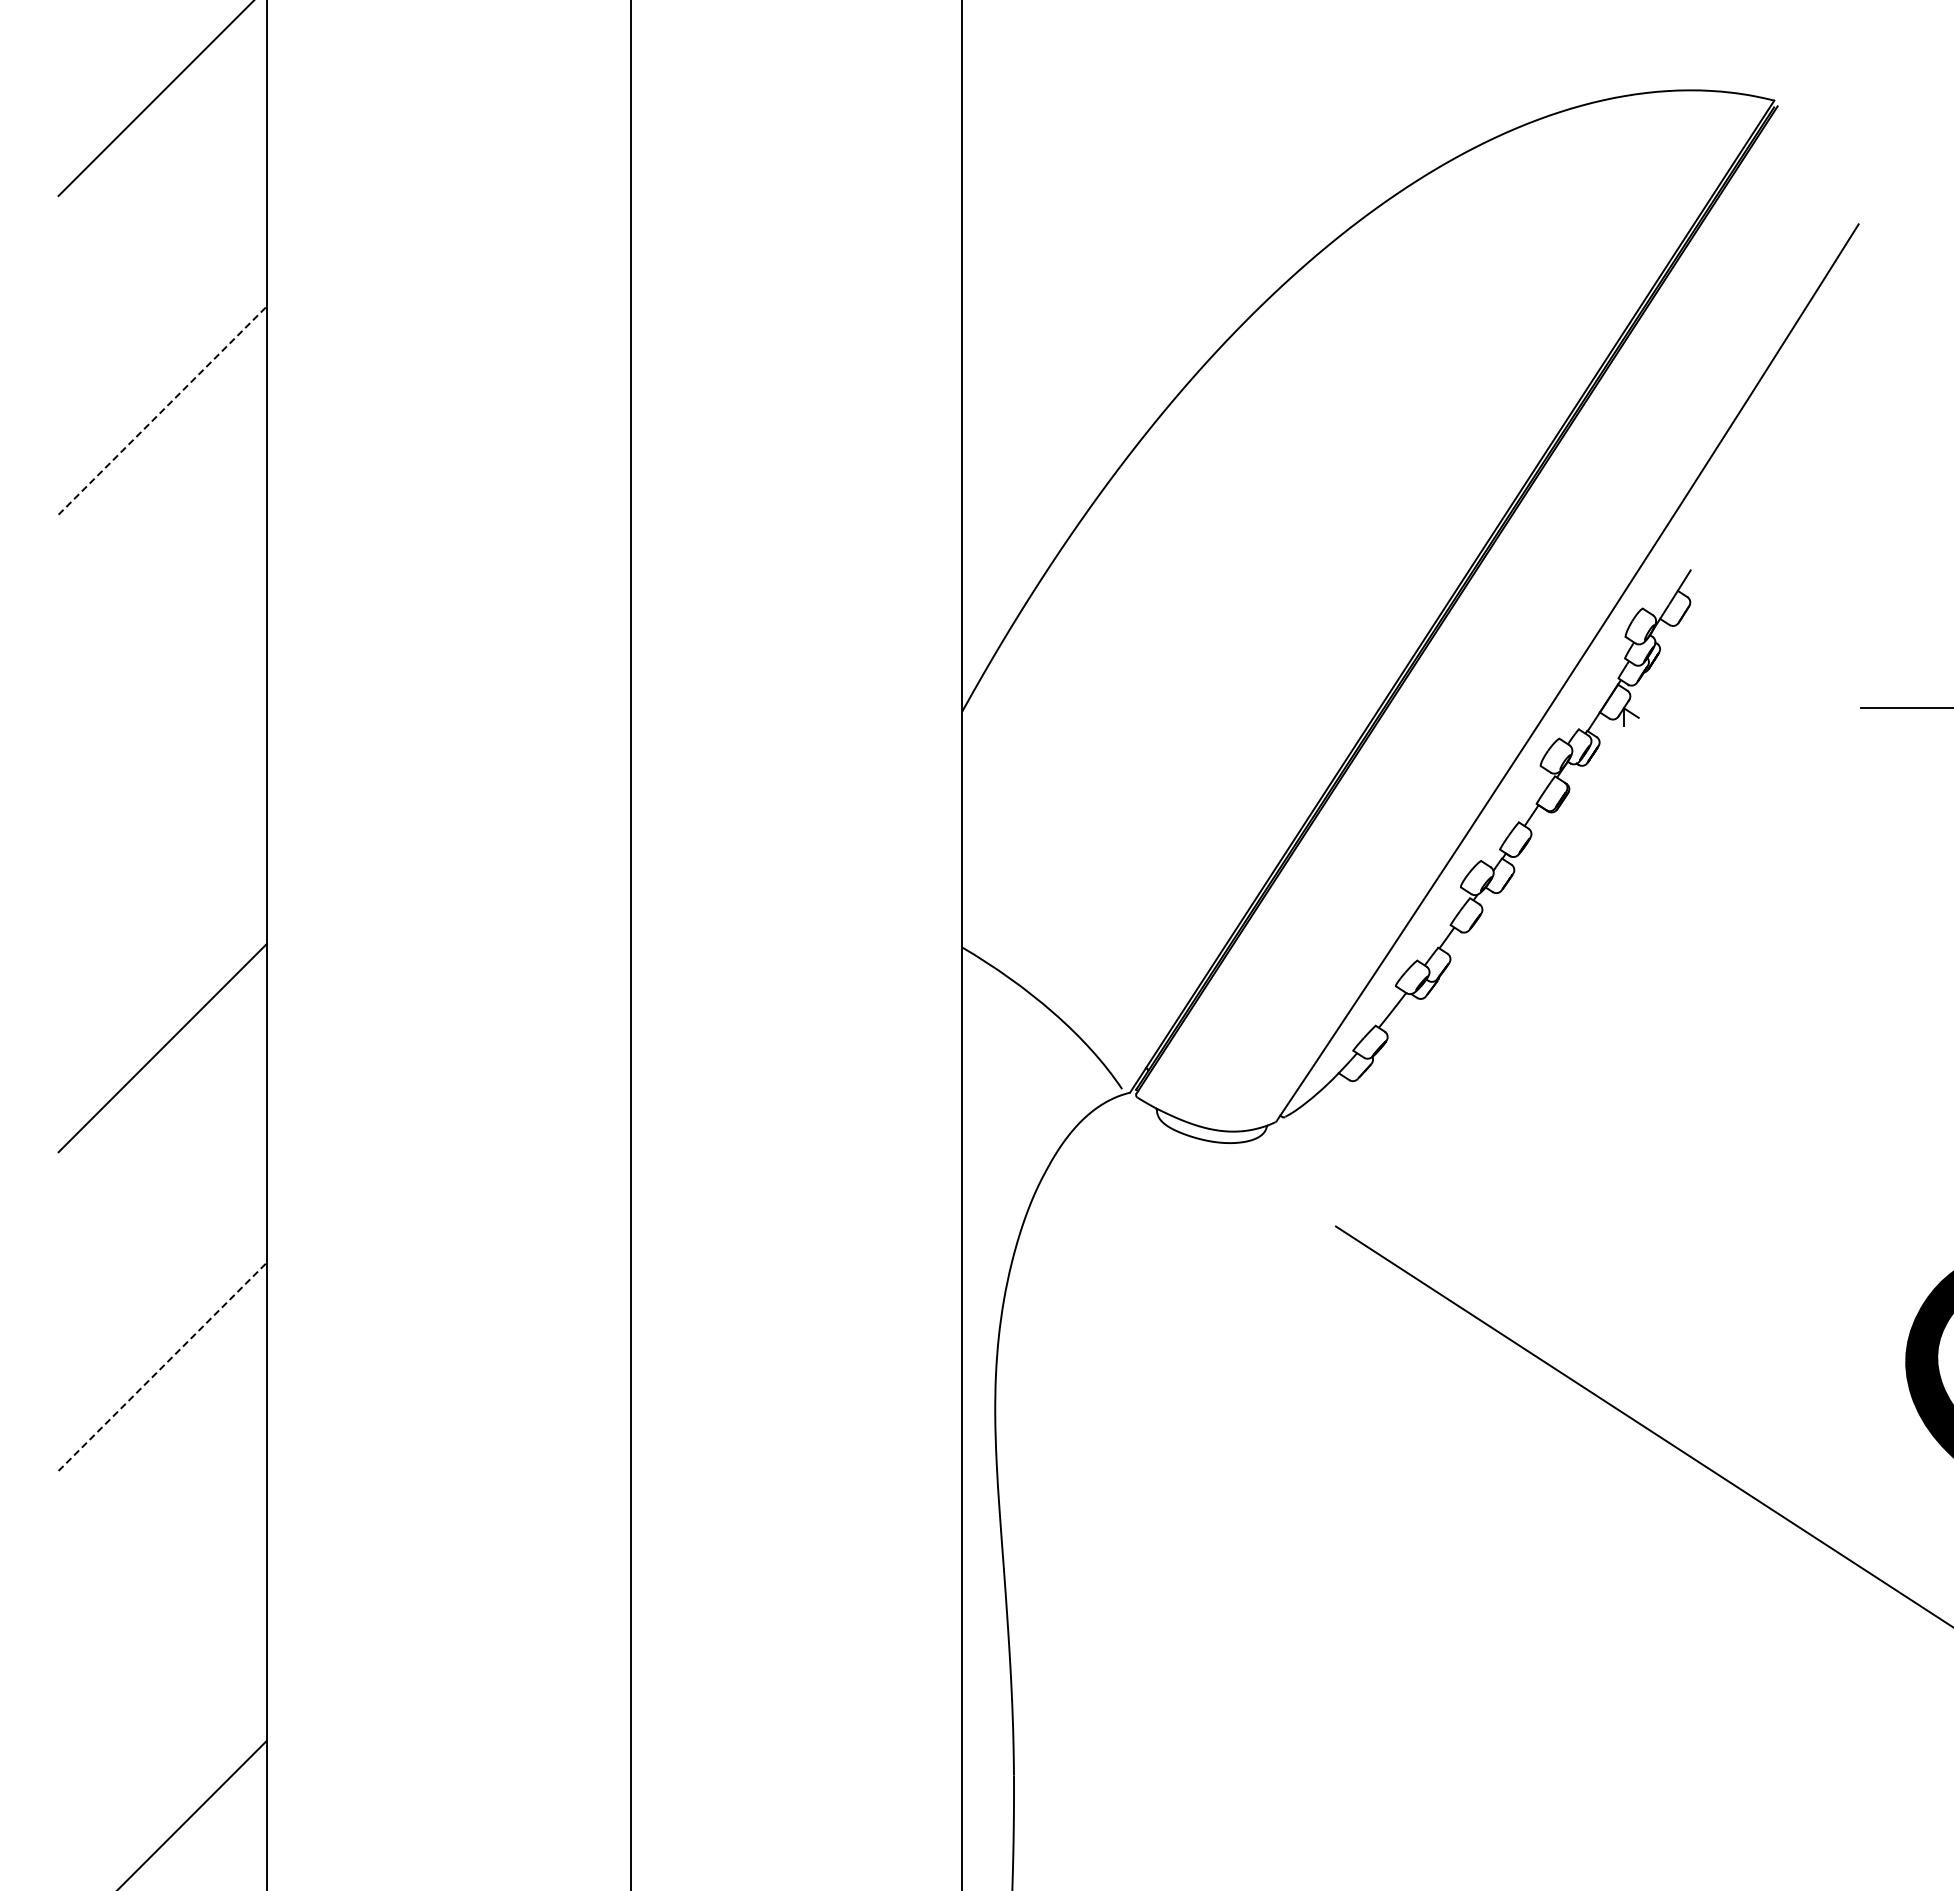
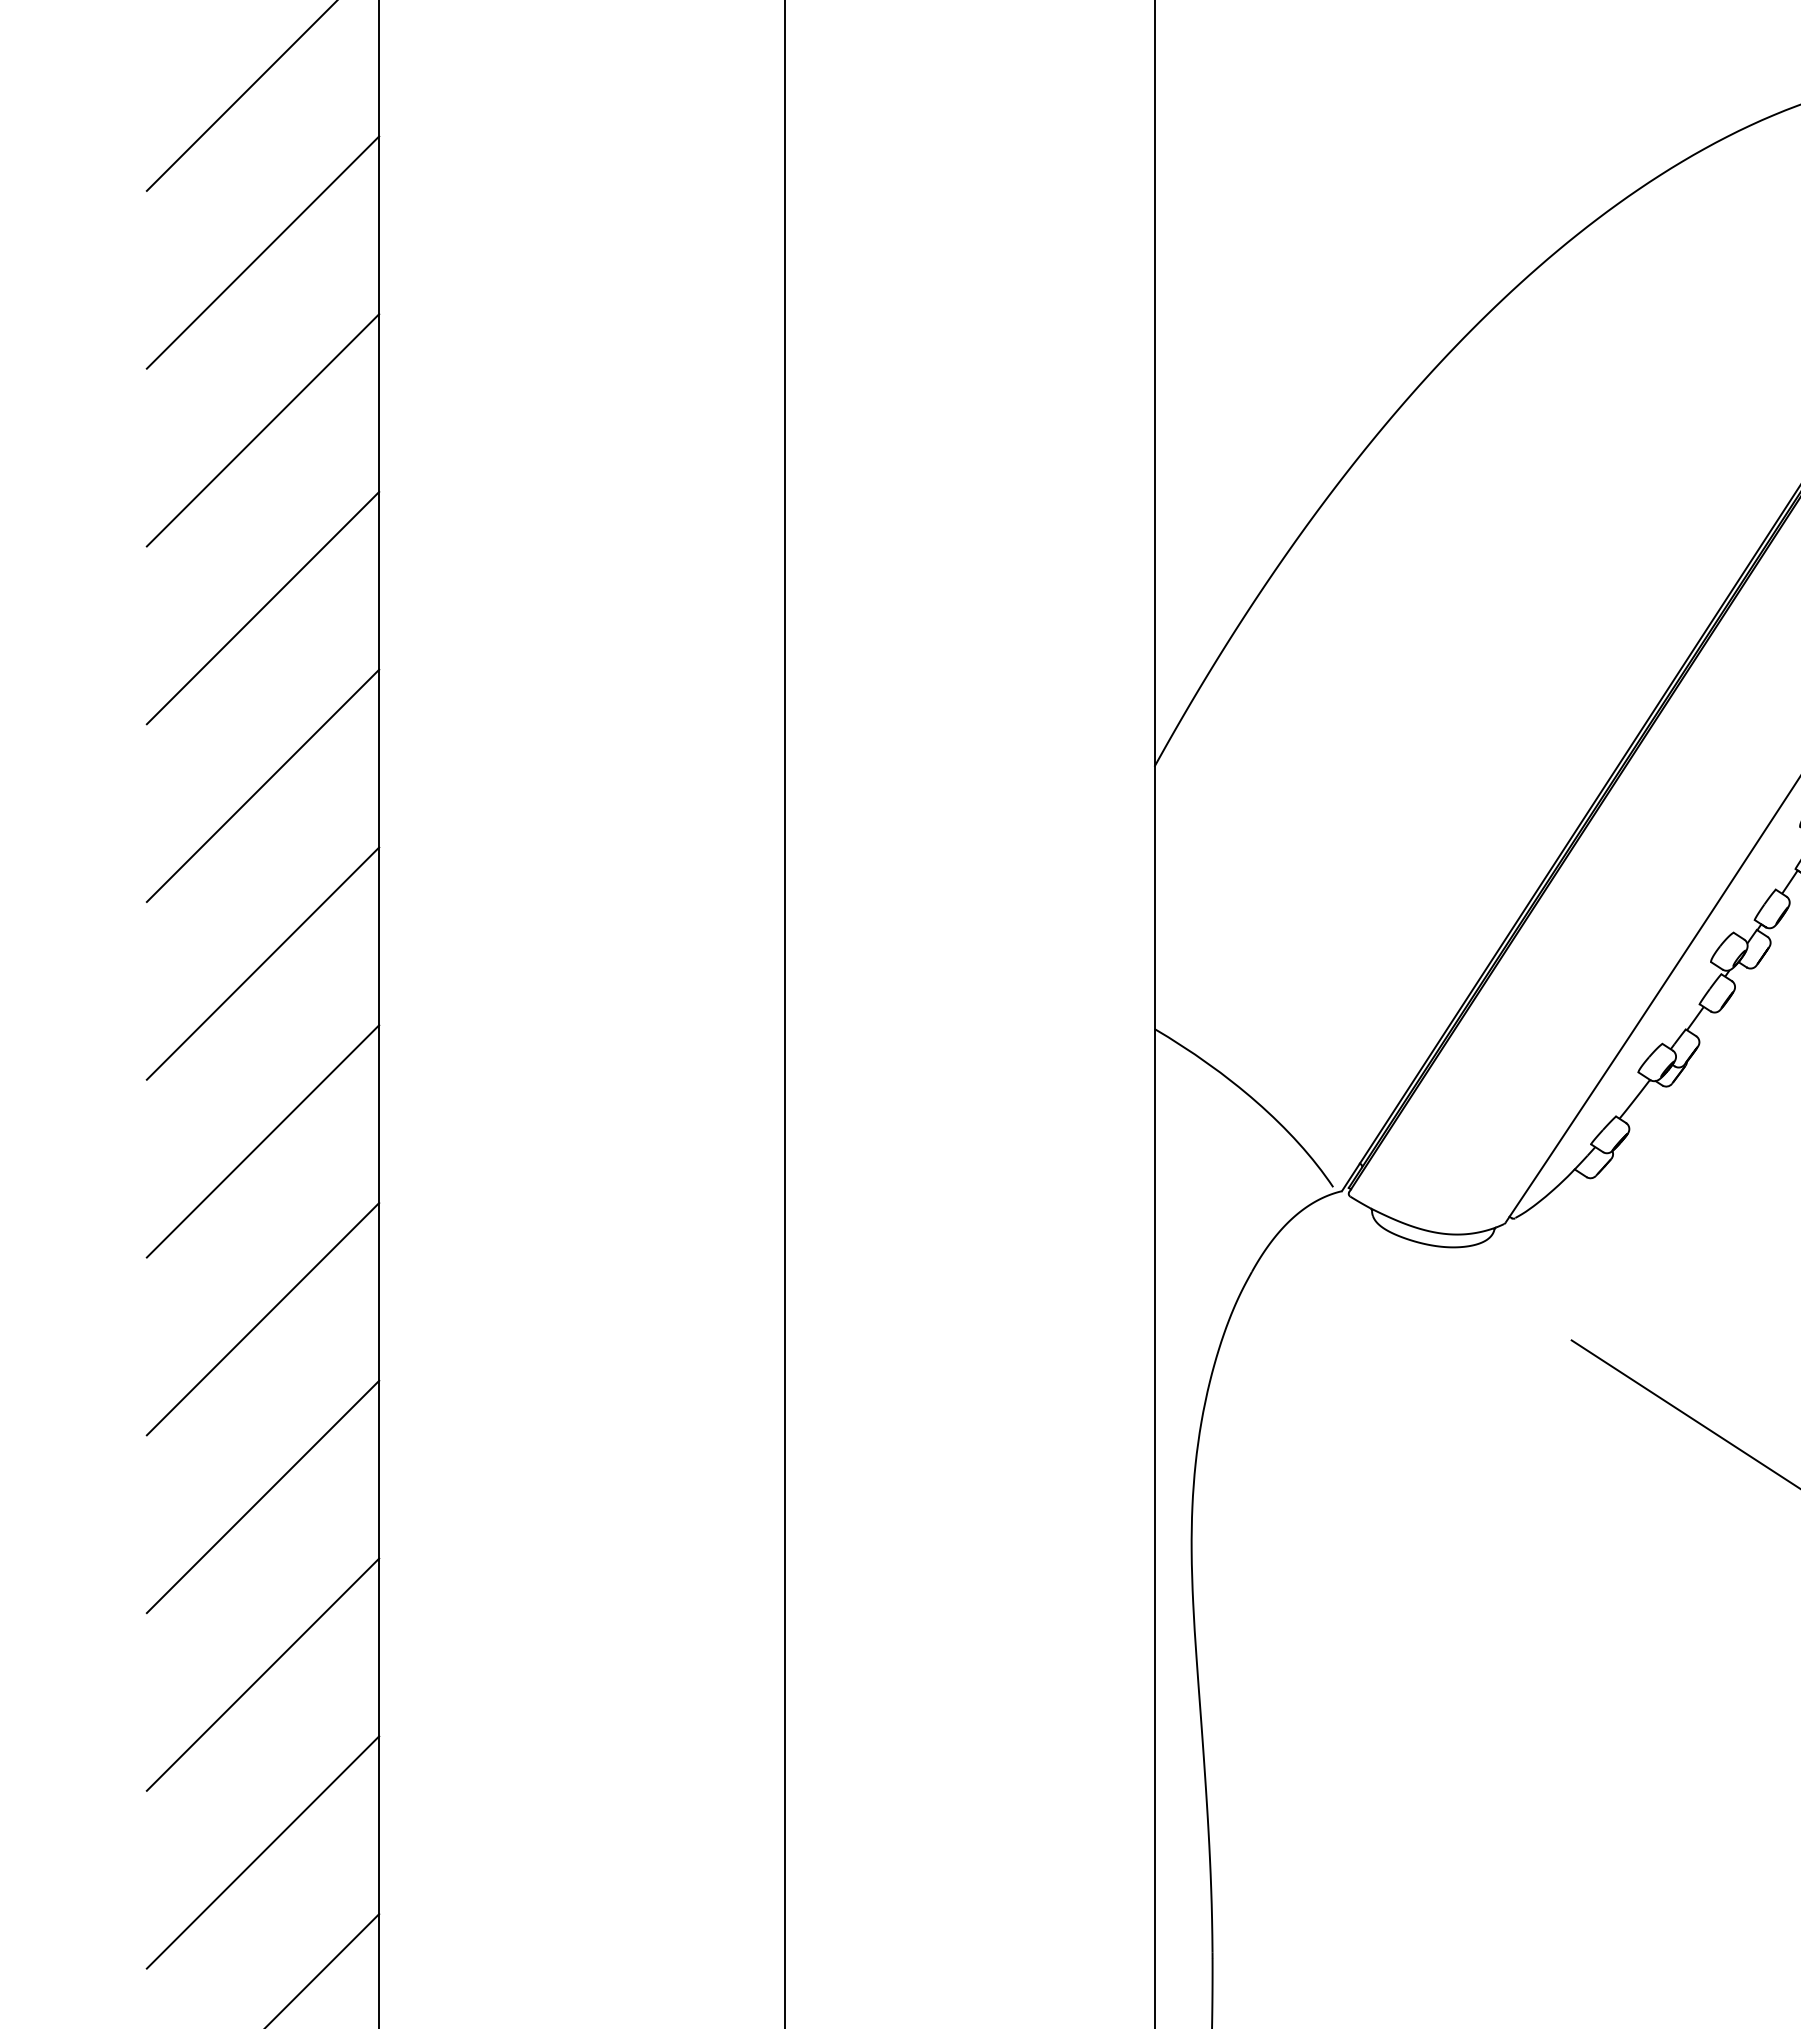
line: (162, 251) -> (262, 252), added
line: (163, 410) -> (263, 430), dashed -> solid
line: (162, 569) -> (262, 607), added
line: (162, 729) -> (262, 786), added
line: (162, 888) -> (262, 963), added
line: (162, 1207) -> (262, 1319), added
line: (163, 1366) -> (263, 1496), dashed -> solid
line: (162, 1526) -> (262, 1674), added
line: (162, 1685) -> (262, 1852), added

